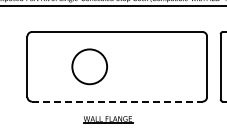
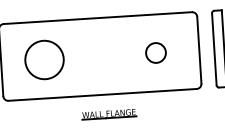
circle: (89, 66) -> (44, 59), moved
circle: (167, 66) -> (155, 52), added
line: (117, 101) -> (102, 94), dashed -> solid
part: (108, 119) -> (109, 114), moved

